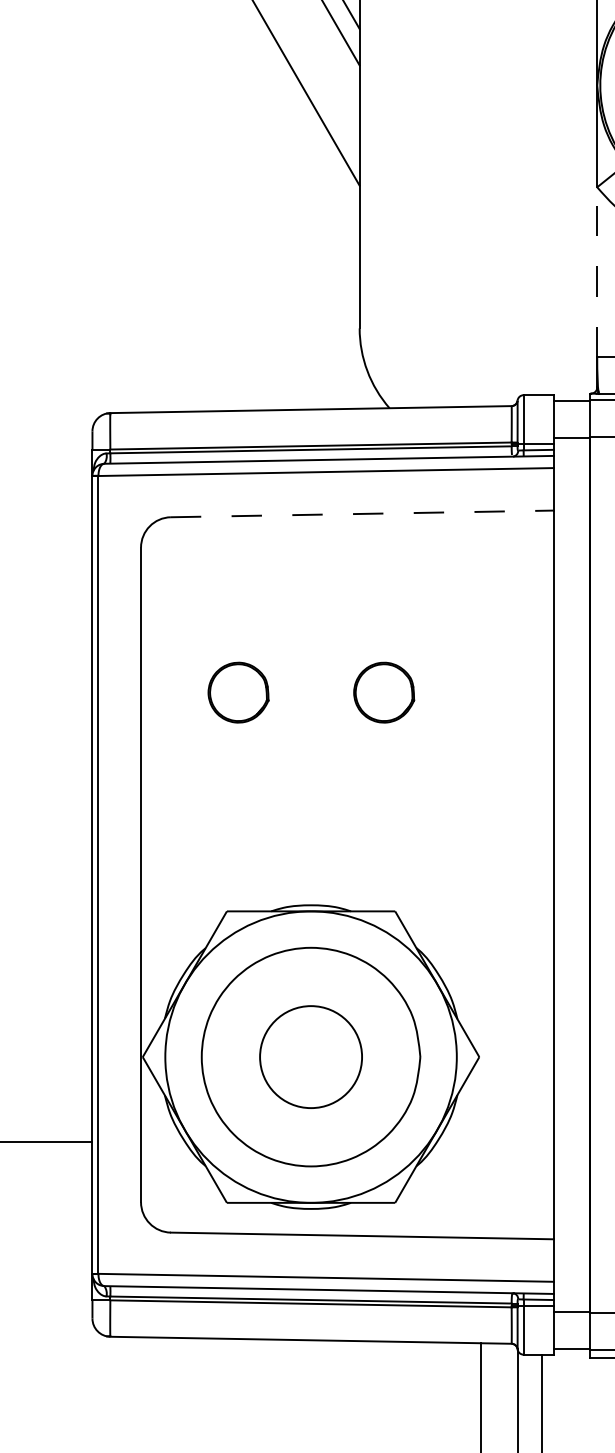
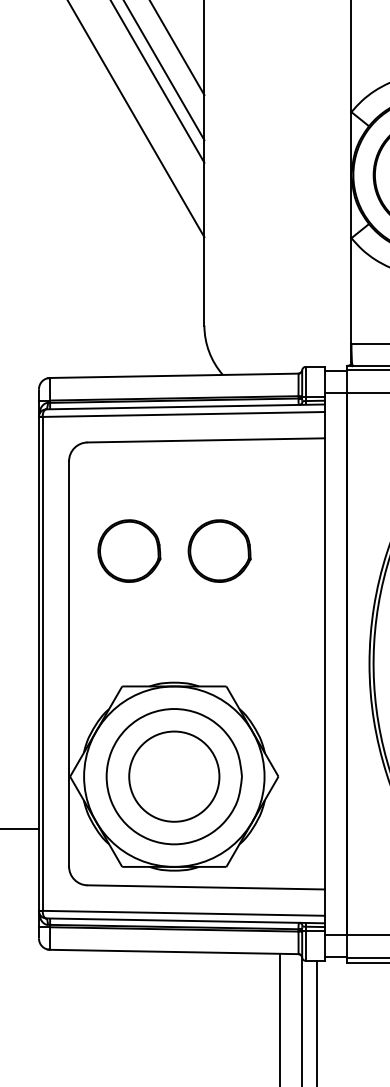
line: (597, 271) -> (351, 290), dashed -> solid
line: (363, 514) -> (206, 440), dashed -> solid
part: (238, 691) -> (129, 550), size x1.67
part: (384, 691) -> (219, 550), size x1.67
circle: (311, 1056) -> (174, 776), size x1.43

